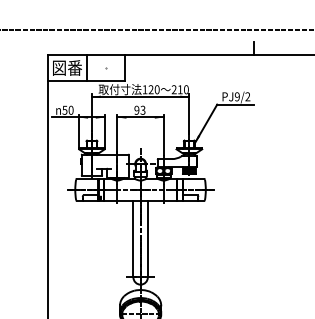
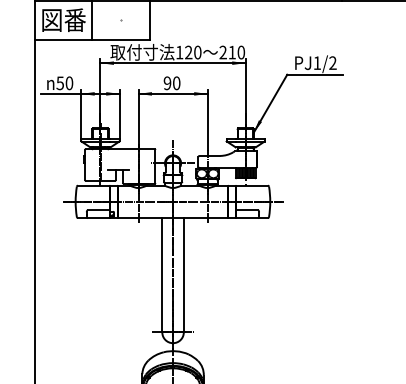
text: (236, 96) -> (316, 62), PJ9/2 -> PJ1/2
text: (142, 110) -> (175, 83), 93 -> 90

